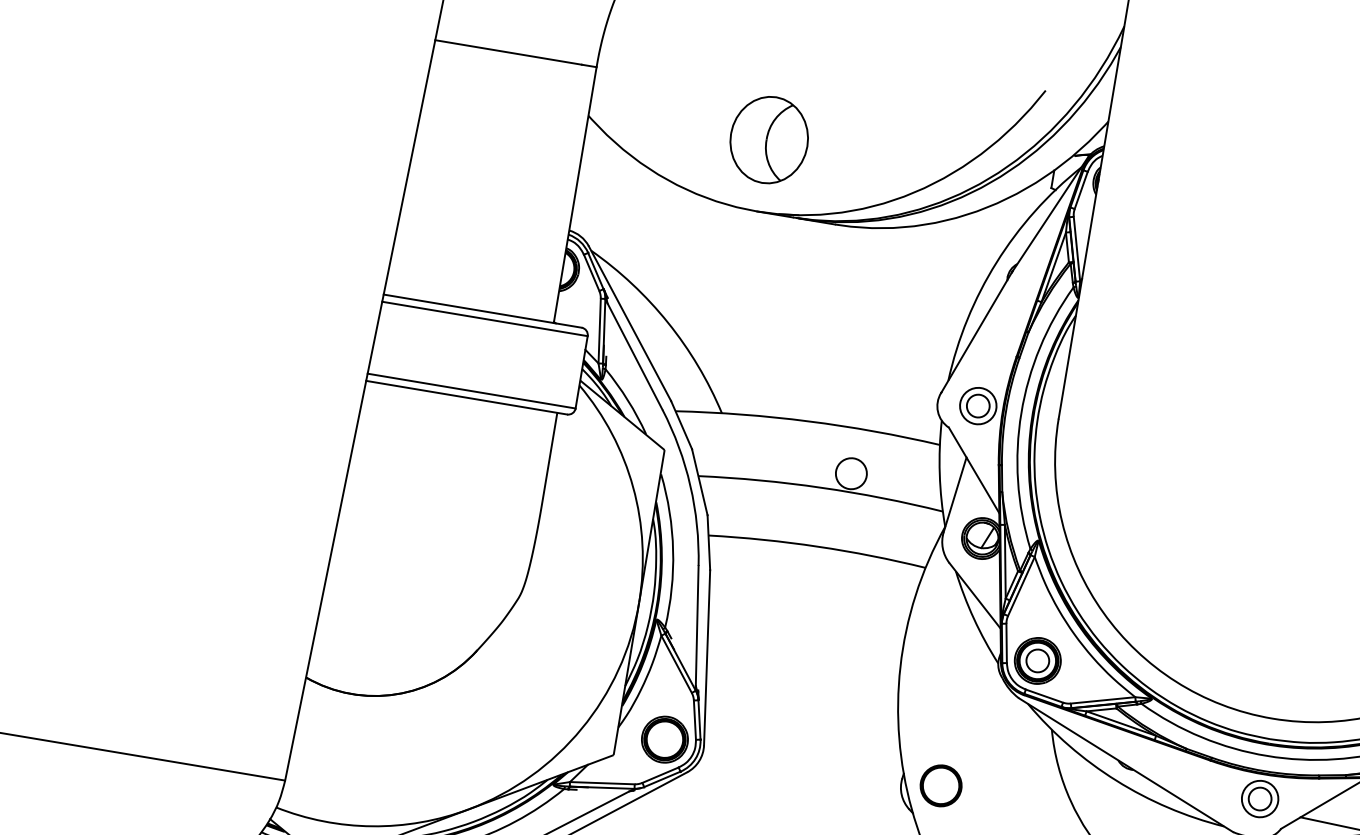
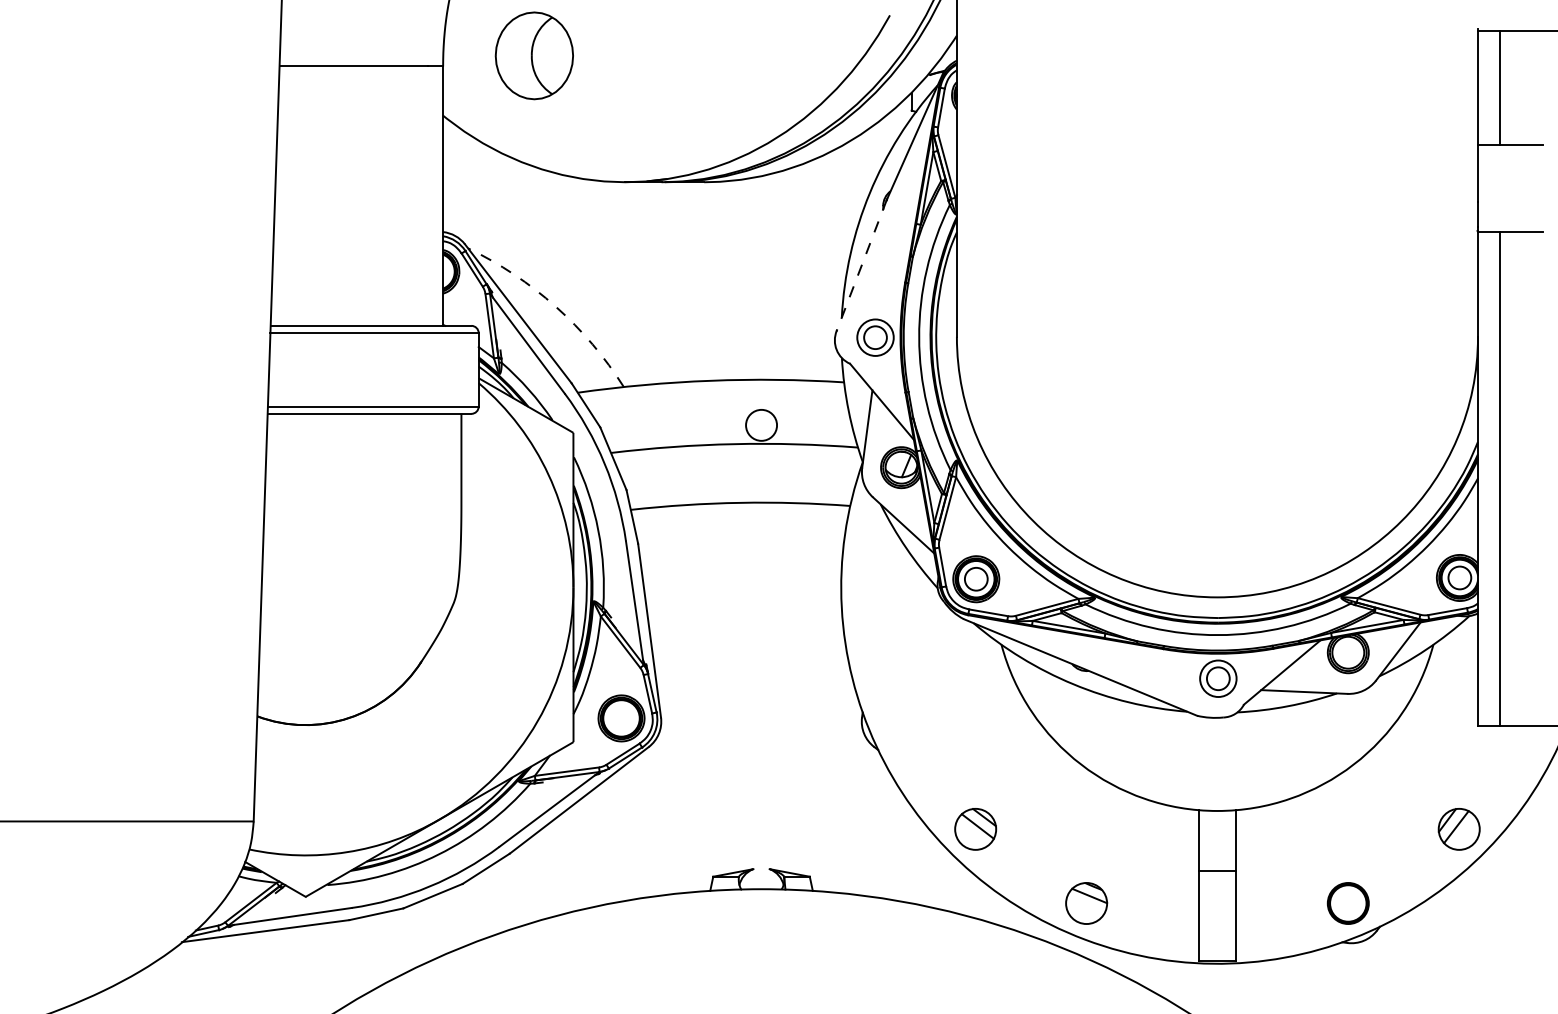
part: (768, 139) -> (533, 55), moved
arc: (667, 322) -> (555, 306), solid -> dashed
line: (976, 332) -> (861, 265), solid -> dashed
part: (941, 785) -> (901, 718), removed

